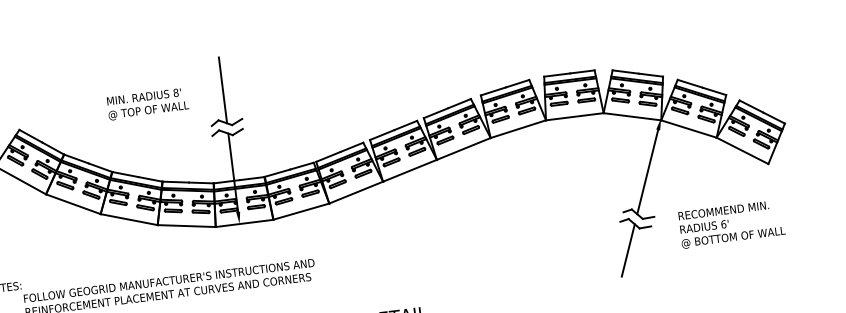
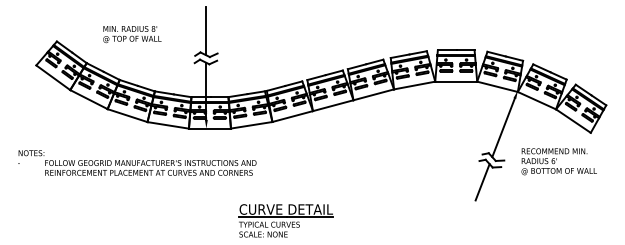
text: (148, 104) -> (132, 34), moved
text: (730, 224) -> (558, 161), moved

